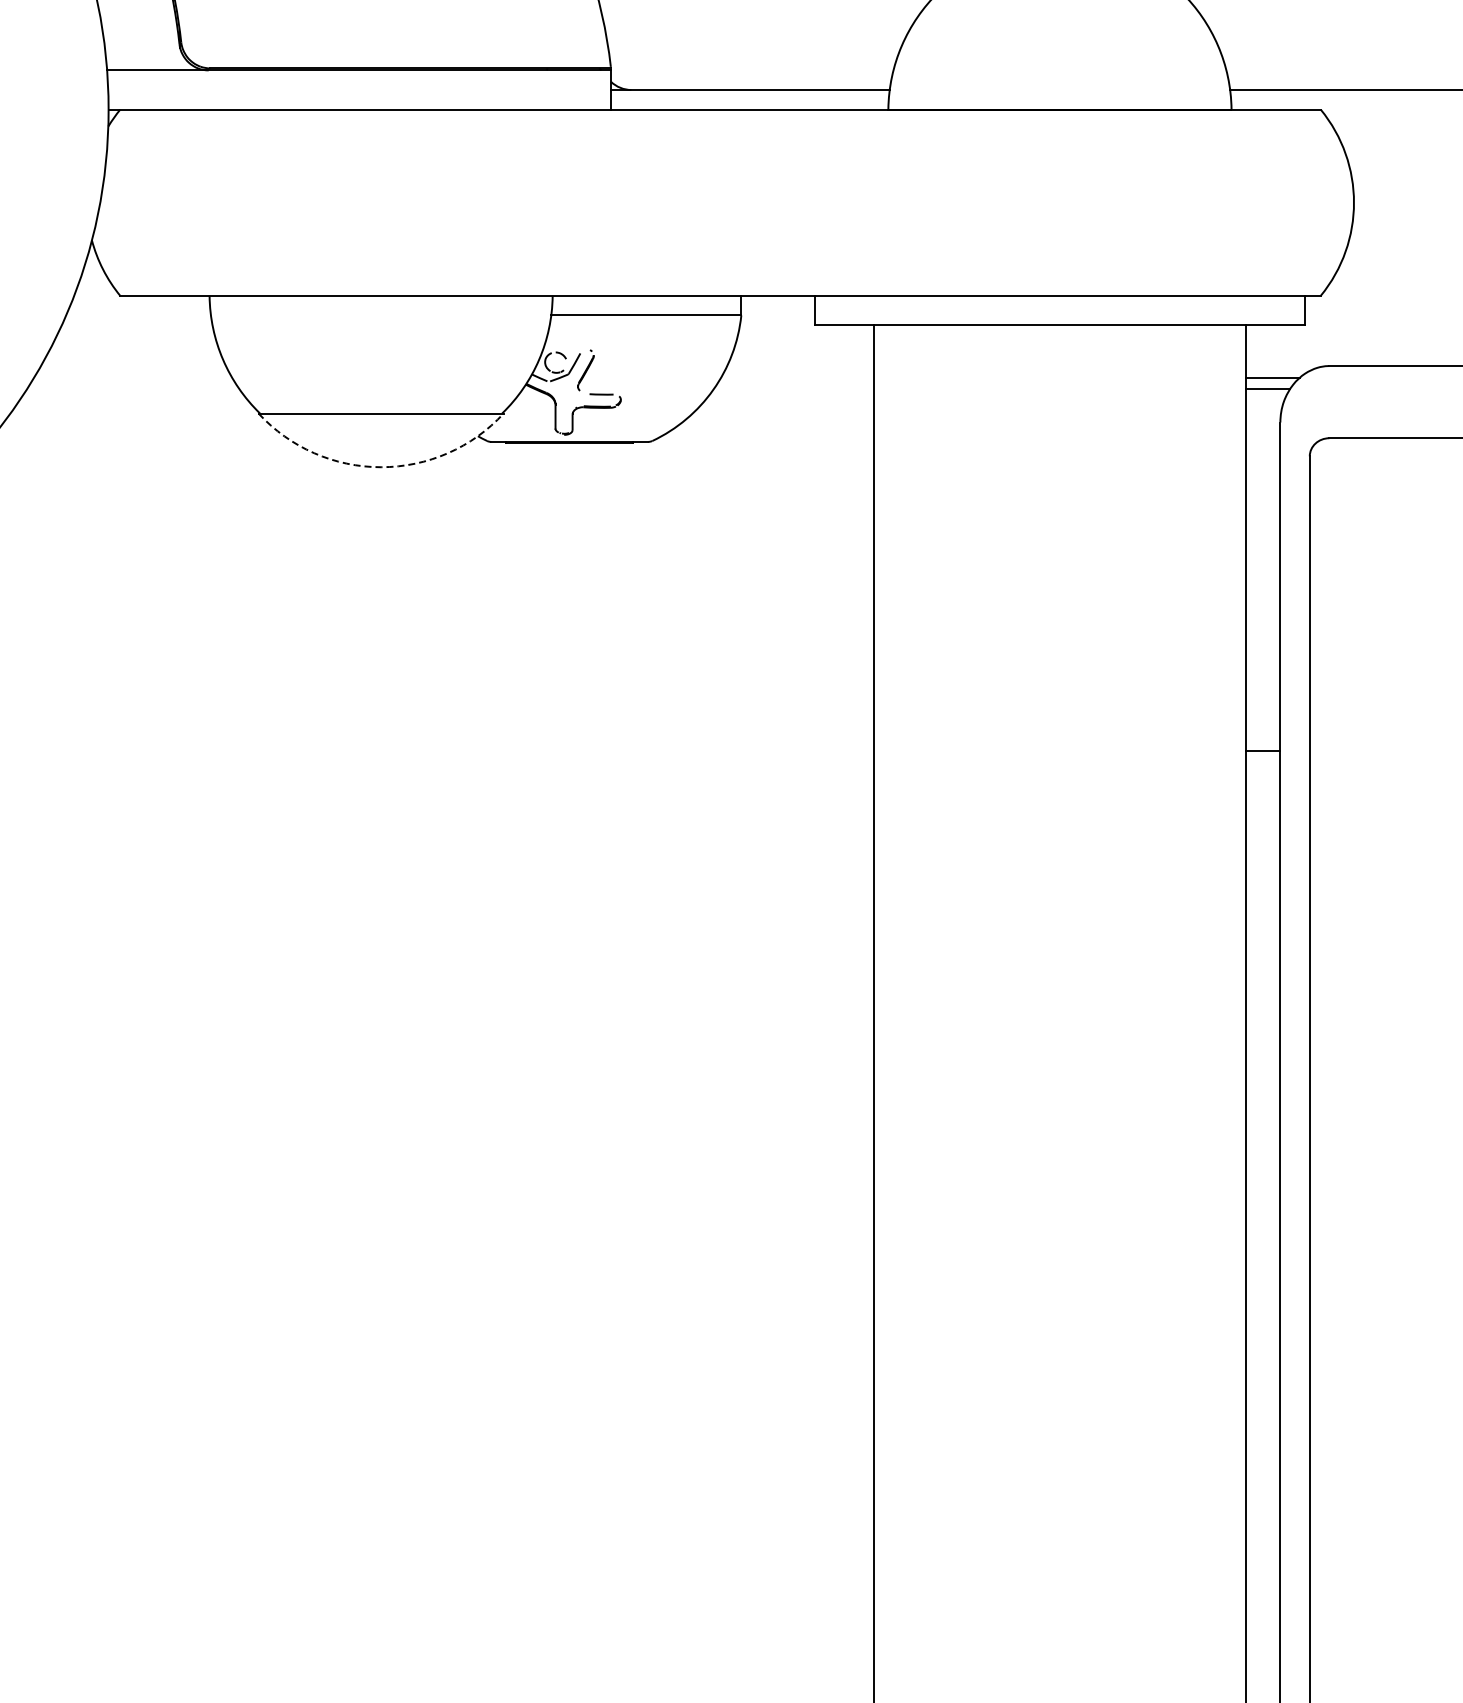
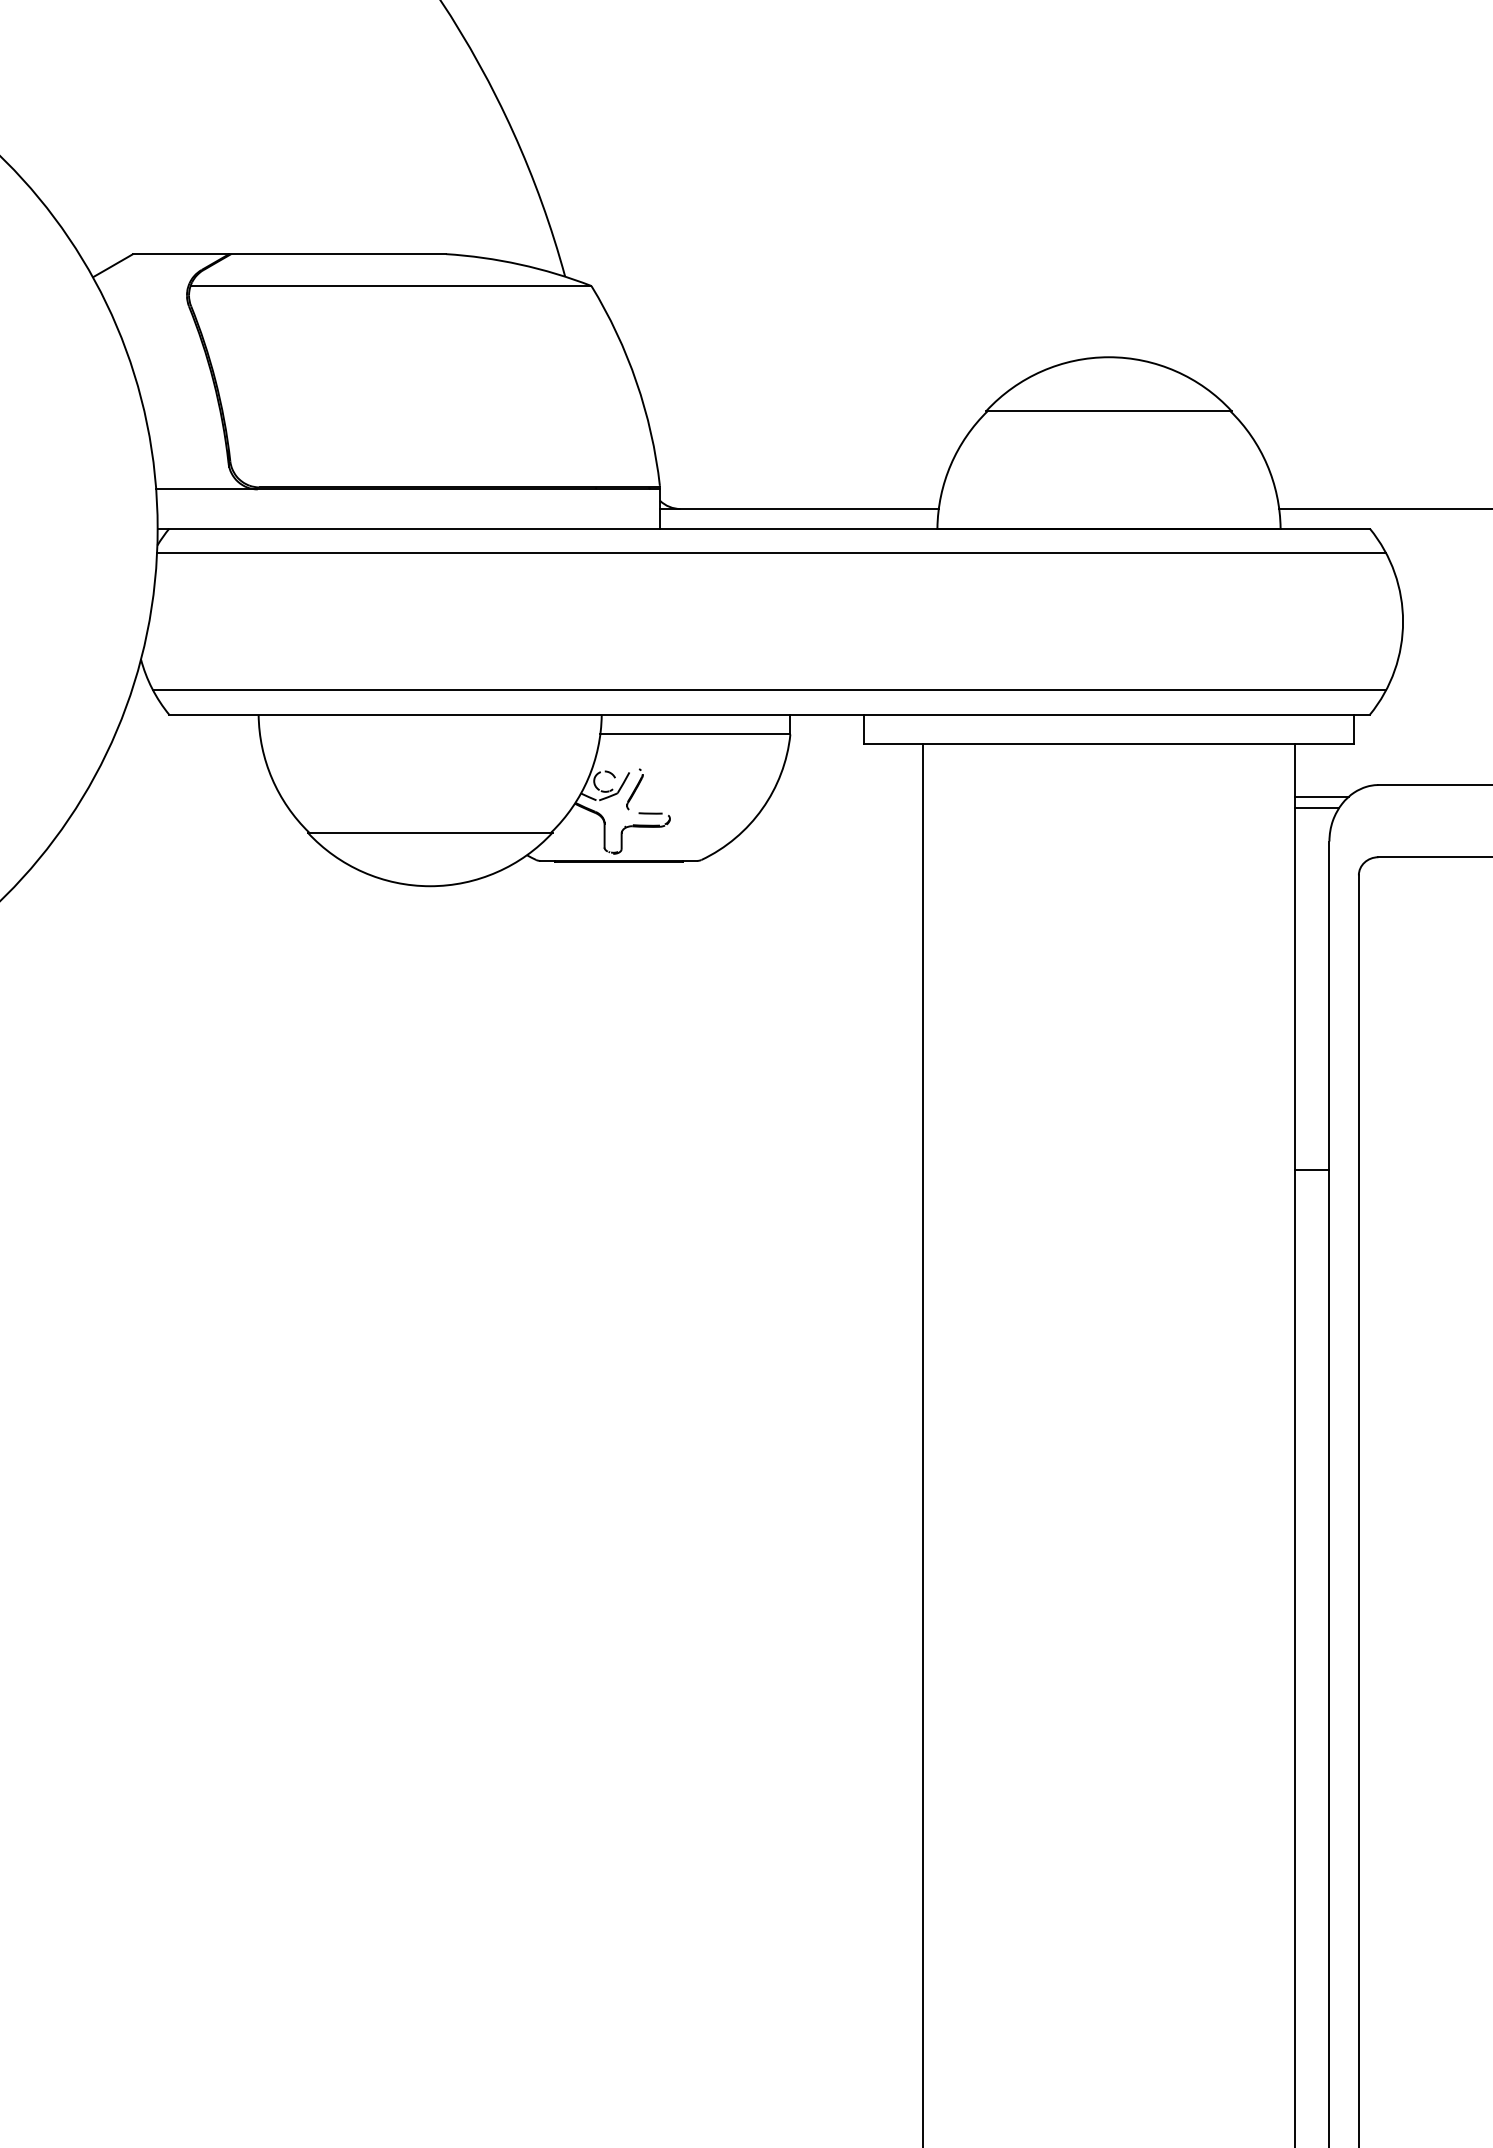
line: (722, 134) -> (771, 553), added
line: (720, 271) -> (769, 690), added
arc: (381, 467) -> (430, 886), dashed -> solid

